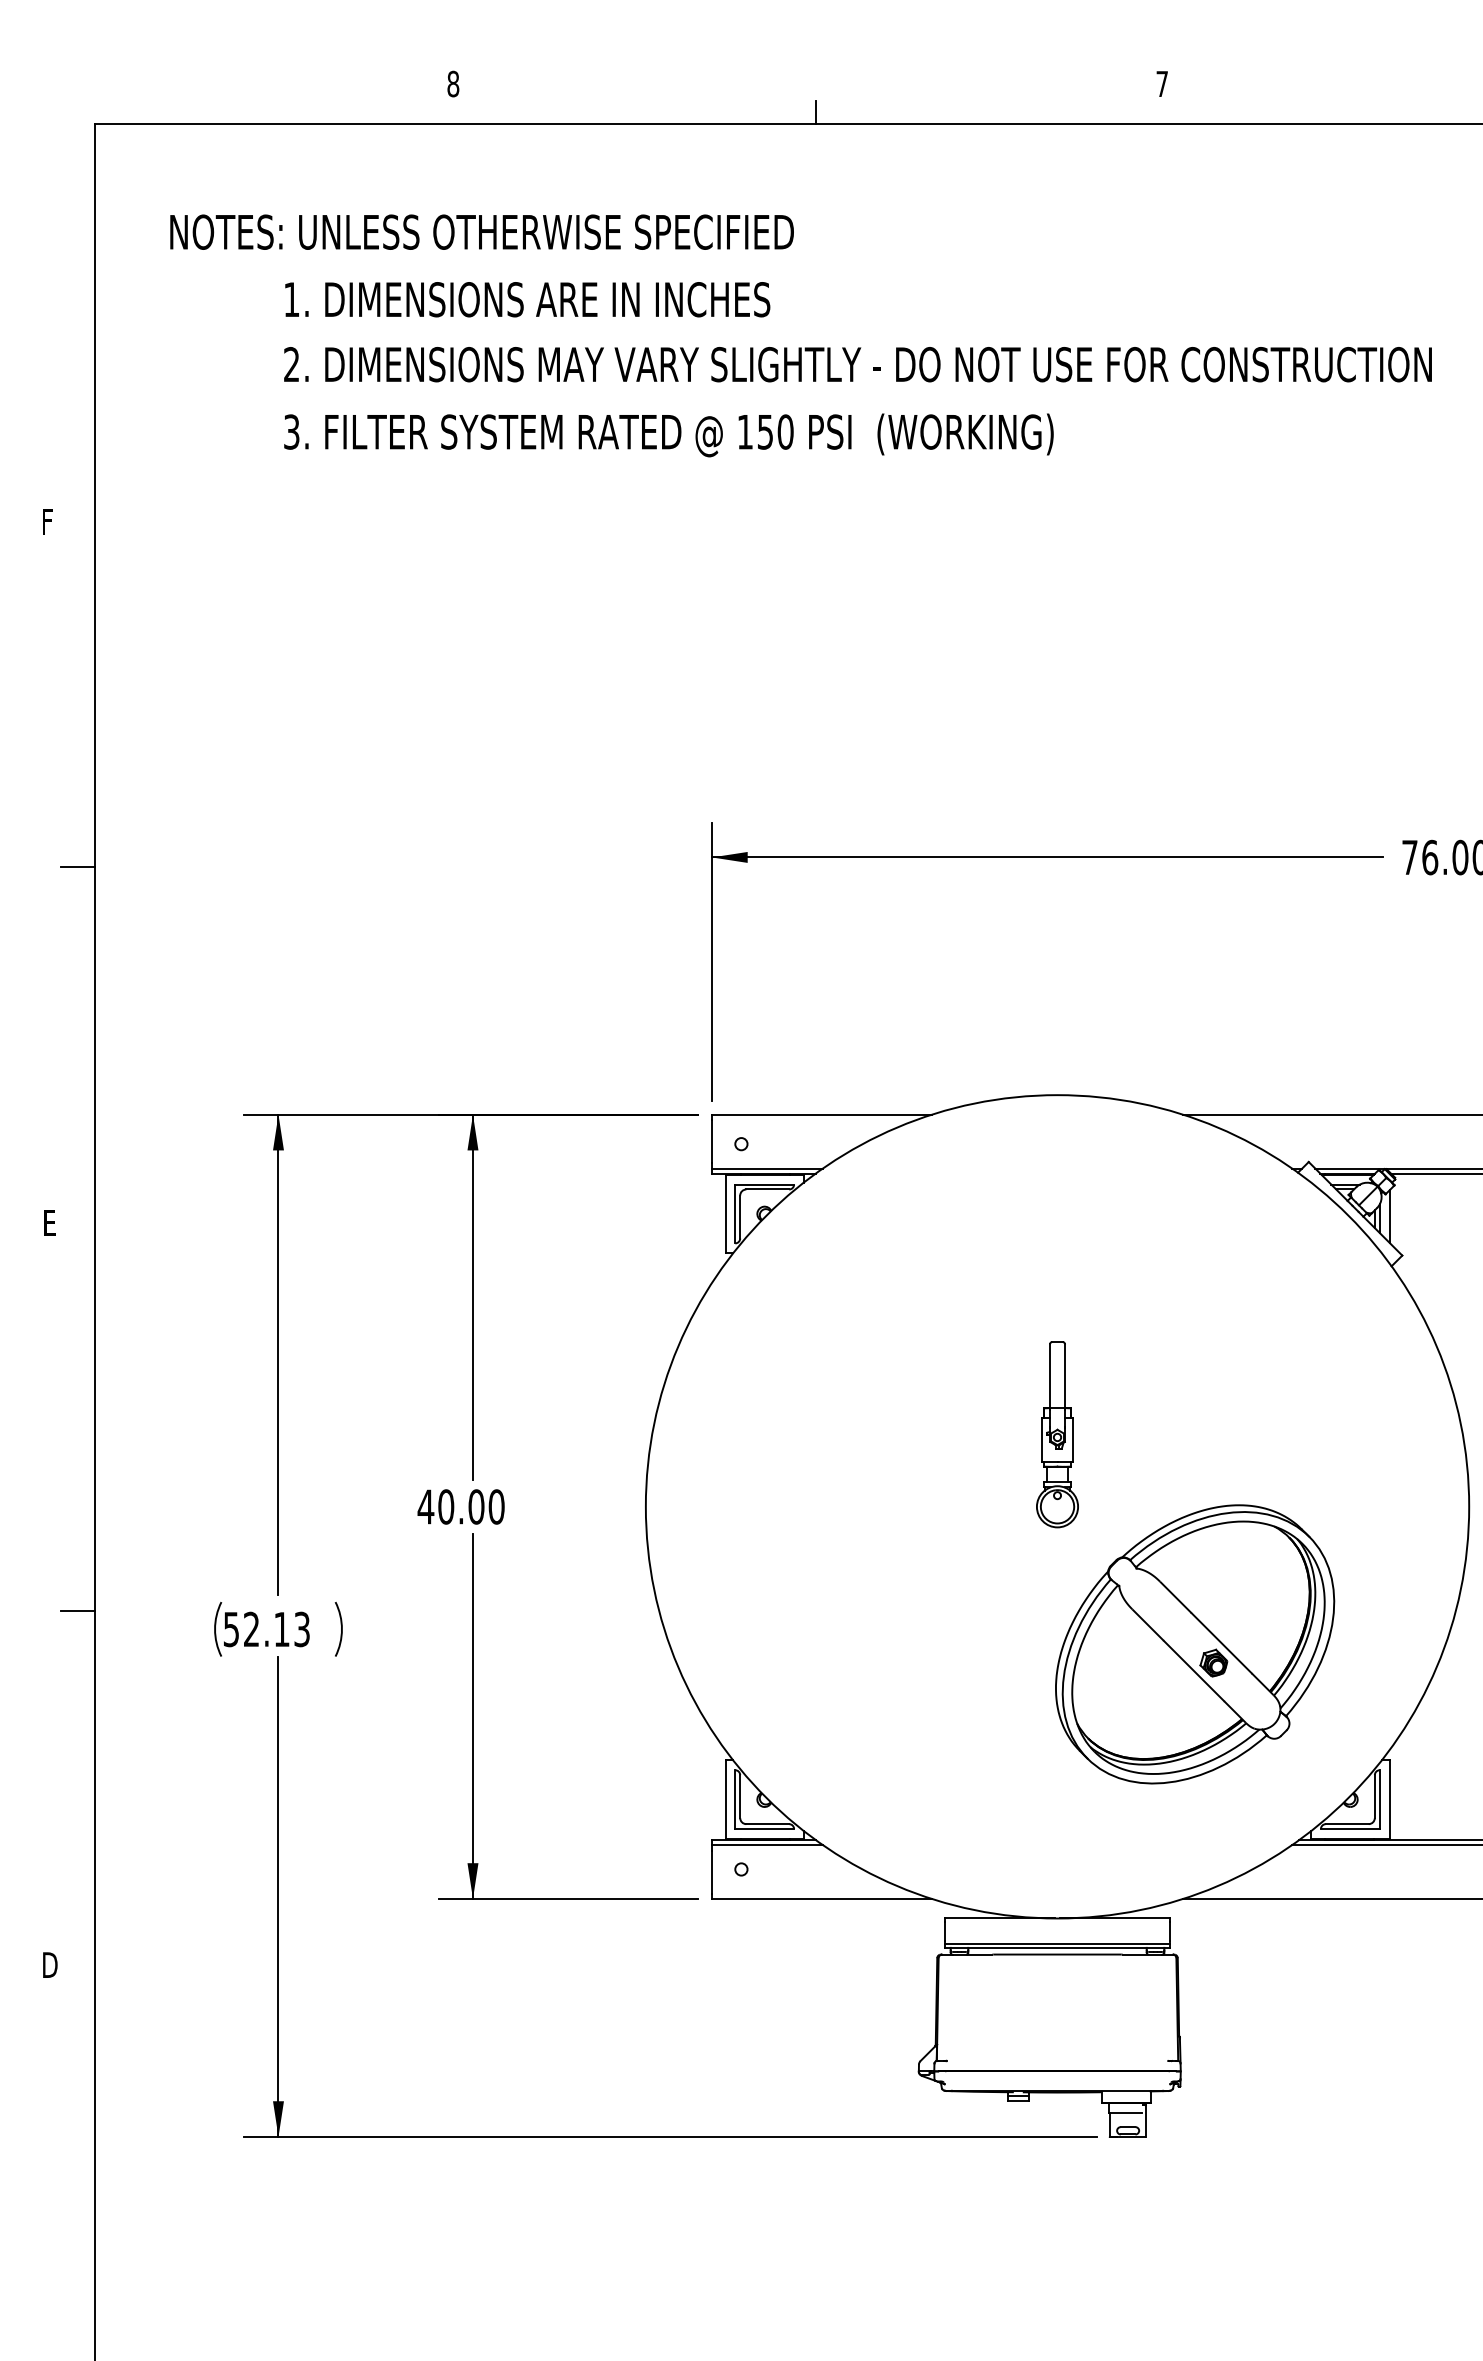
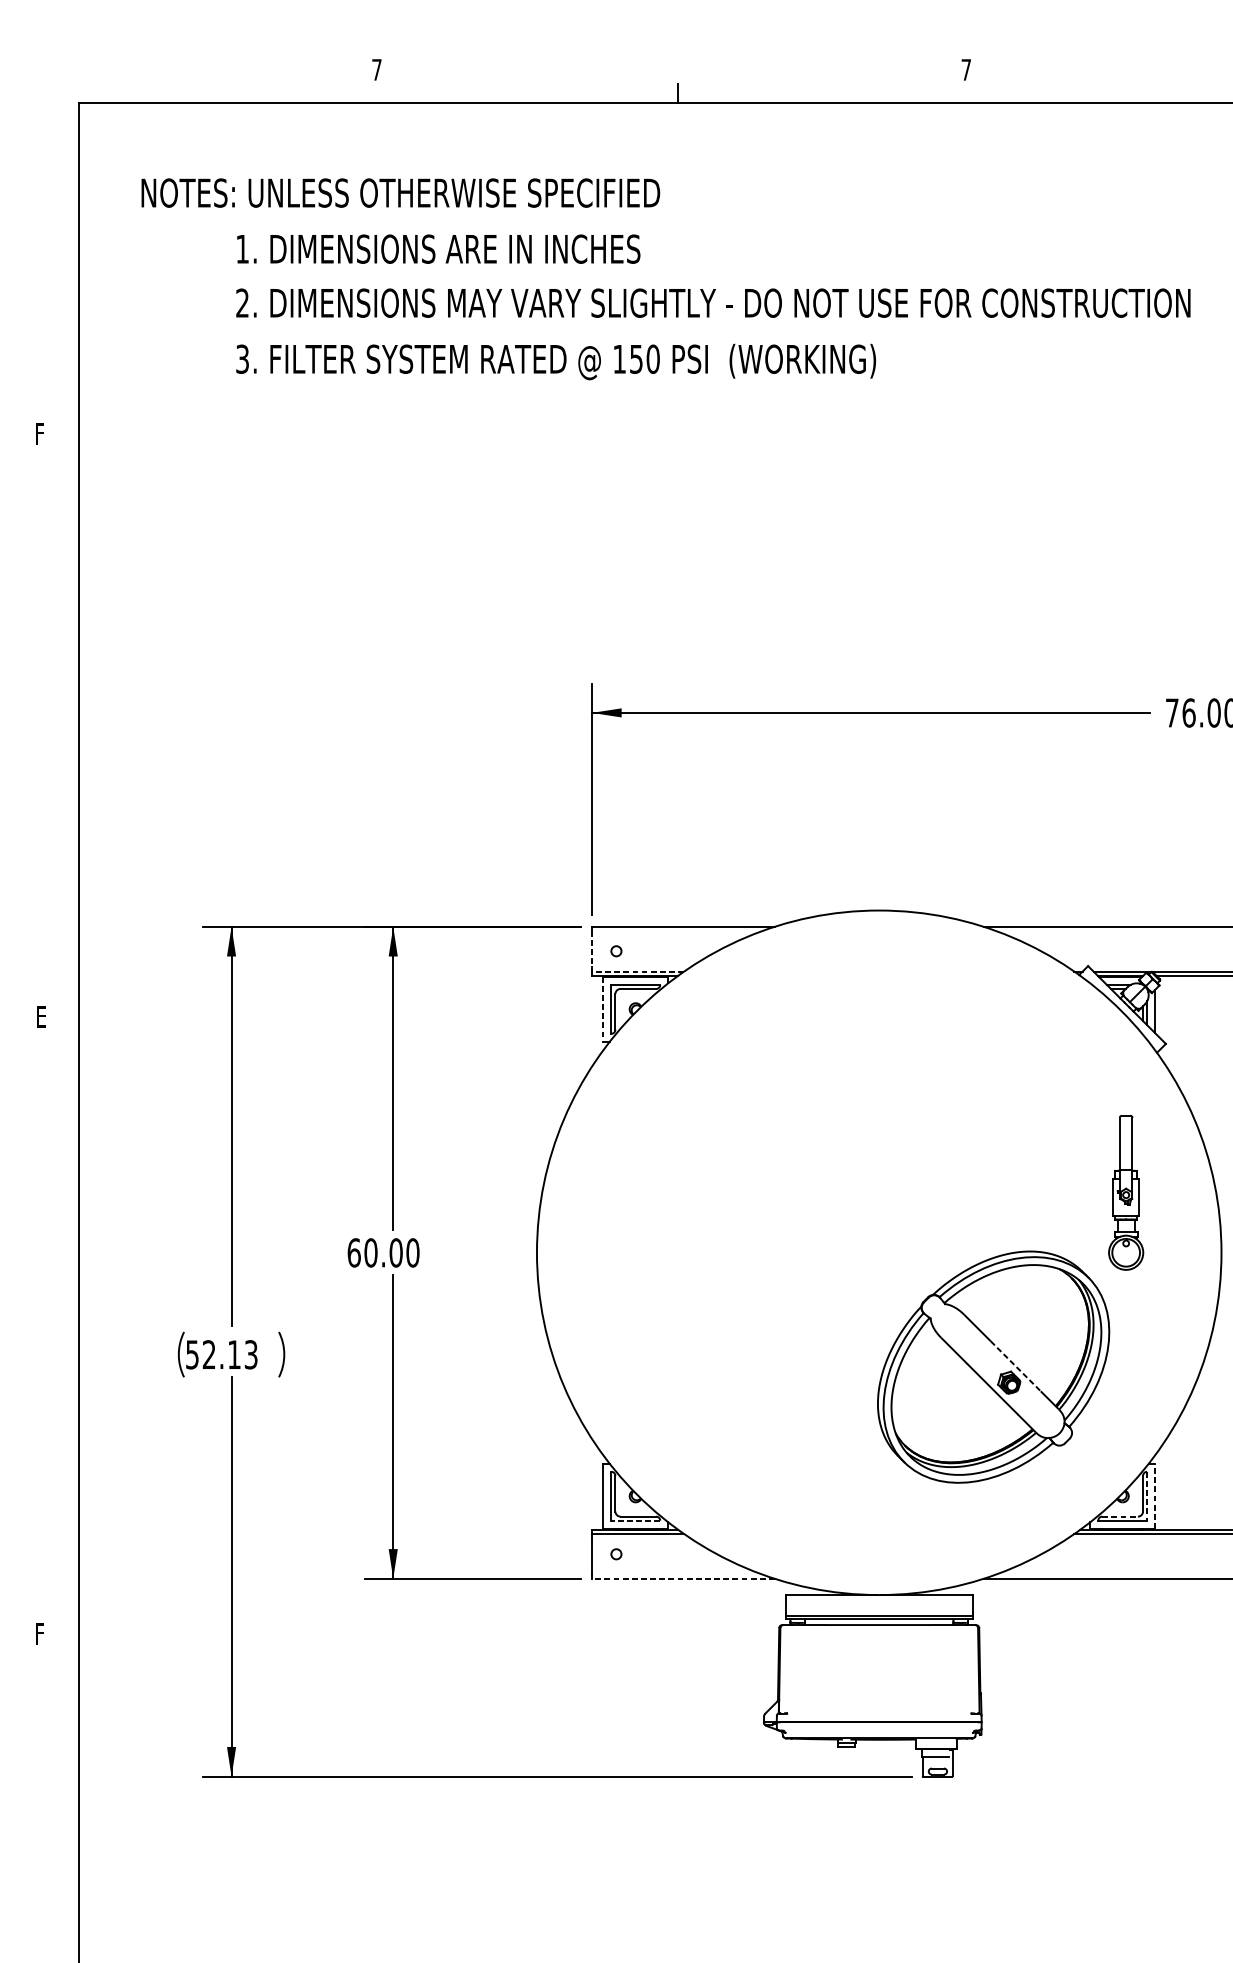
text: (453, 83) -> (377, 69), 8 -> 7
line: (78, 867) -> (65, 721), removed
line: (712, 1141) -> (592, 949), solid -> dashed
line: (766, 1168) -> (637, 971), solid -> dashed
line: (725, 1214) -> (603, 1009), solid -> dashed
part: (1057, 1434) -> (1126, 1192), moved
text: (425, 1506) -> (353, 1252), 40.00 -> 60.00
line: (78, 1610) -> (65, 1339), removed
line: (1221, 1643) -> (1015, 1366), solid -> dashed
line: (1389, 1799) -> (1155, 1496), solid -> dashed
line: (1379, 1800) -> (1146, 1496), solid -> dashed
line: (1347, 1824) -> (1120, 1516), solid -> dashed
line: (764, 1829) -> (635, 1521), solid -> dashed
line: (822, 1898) -> (683, 1578), solid -> dashed
text: (50, 1964) -> (42, 1633), D -> F

